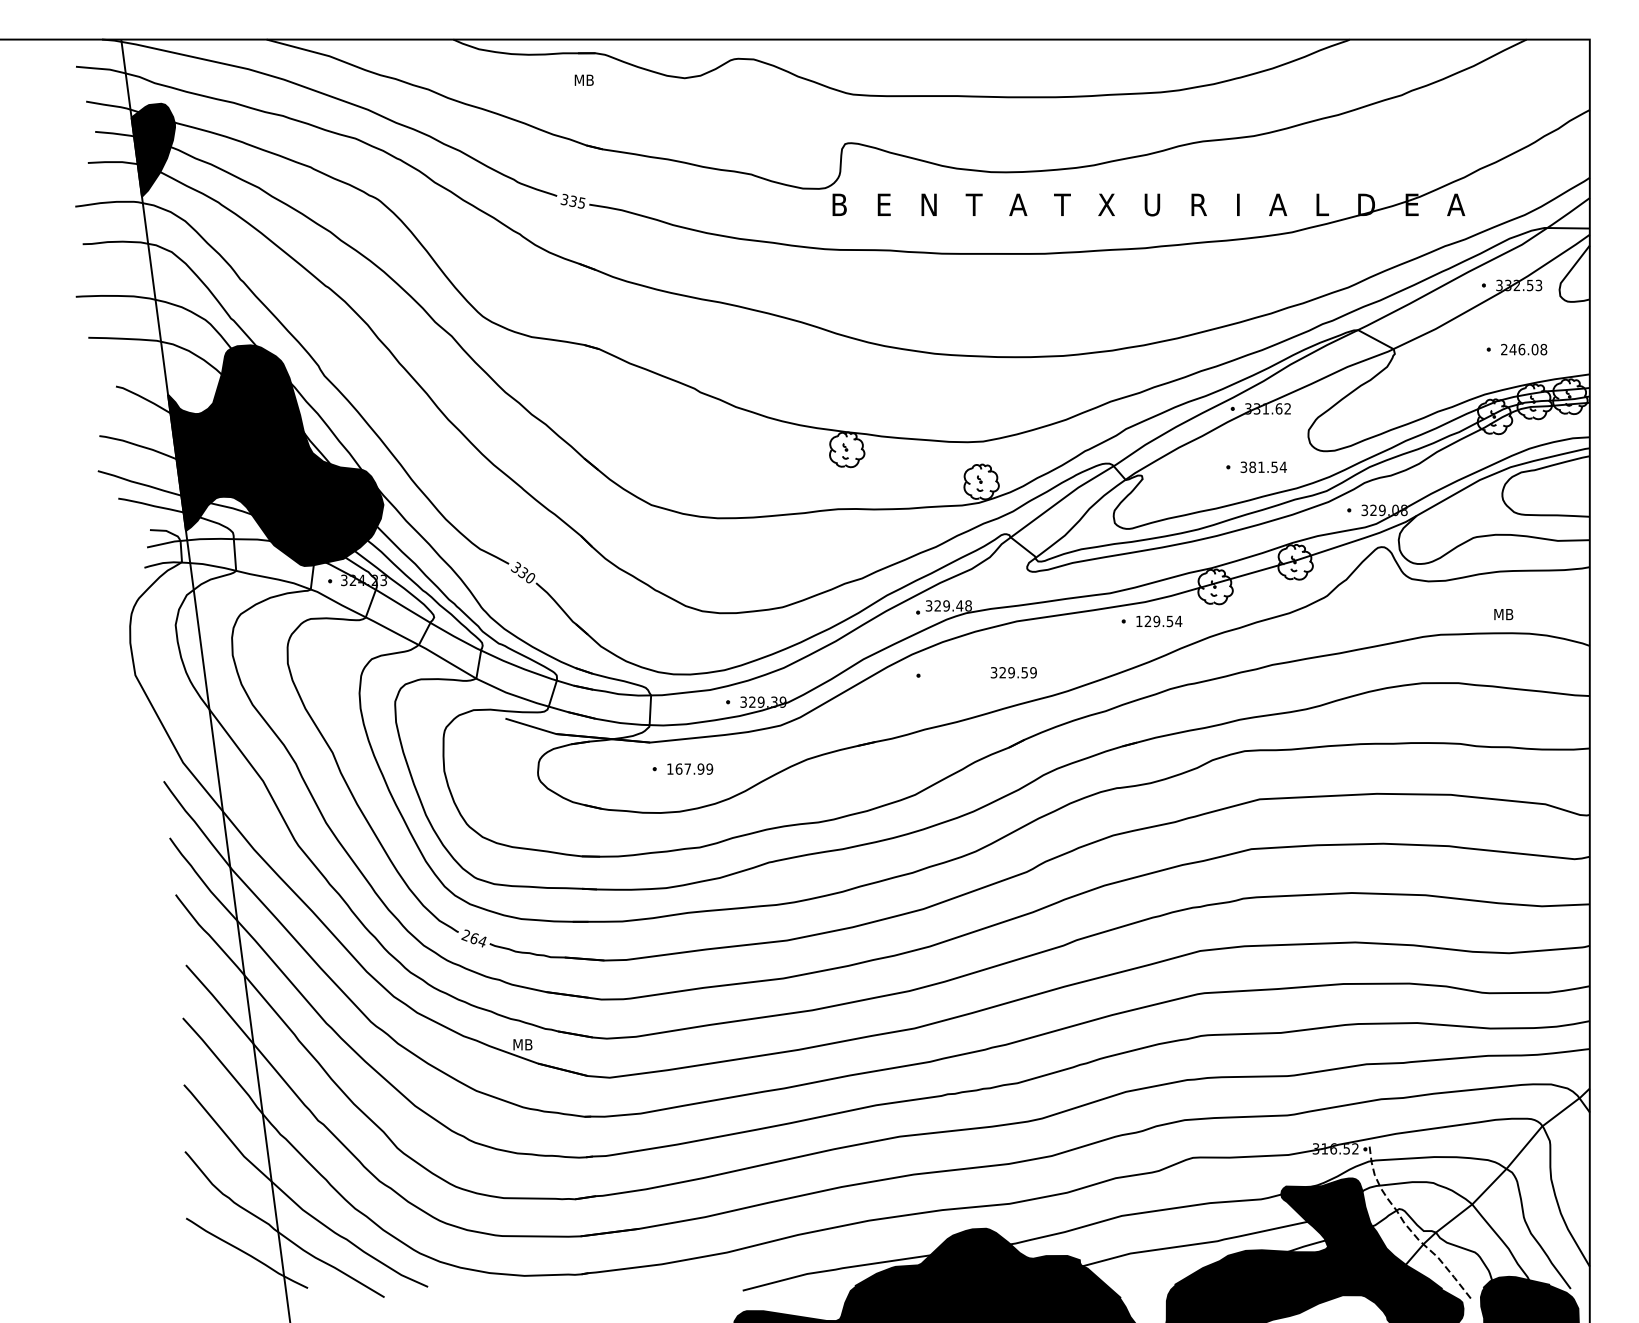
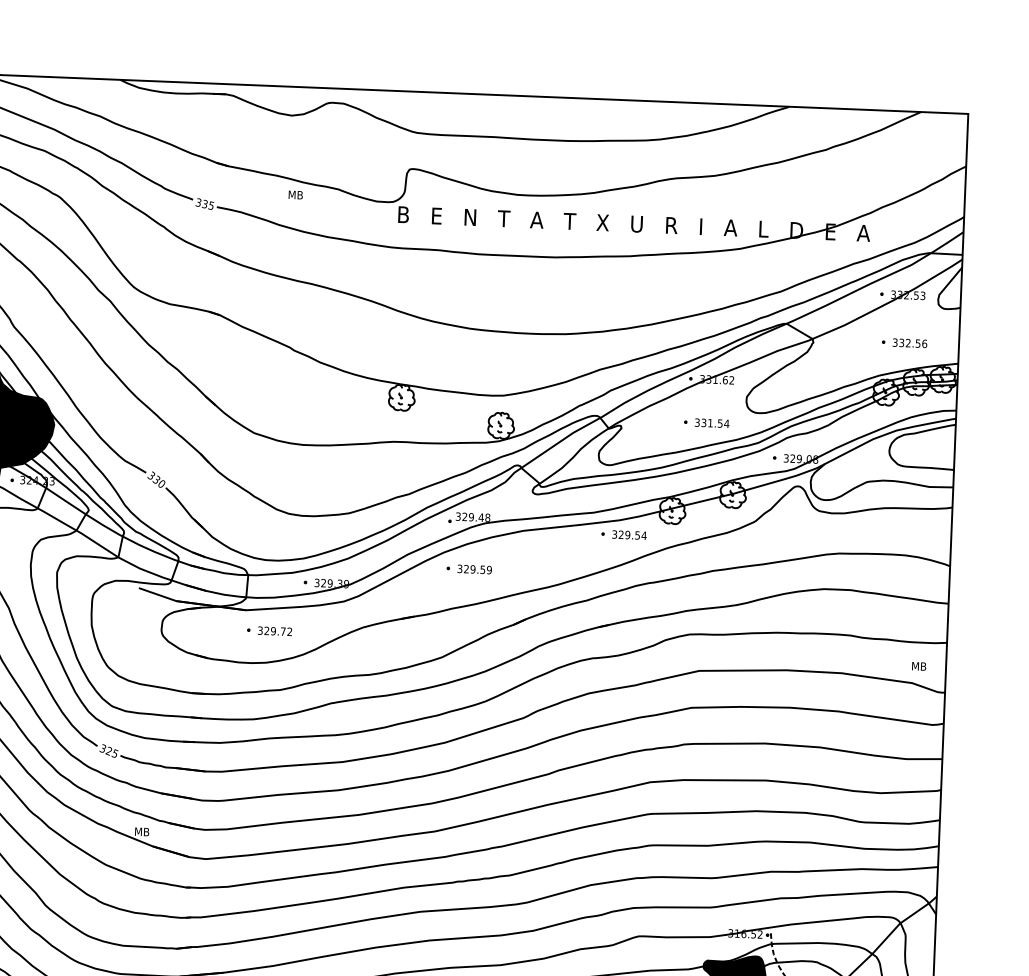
text: (583, 79) -> (295, 194), moved
text: (1524, 349) -> (910, 343), 246.08 -> 332.56
text: (1252, 466) -> (703, 422), 381.54 -> 331.54
text: (1503, 614) -> (918, 666), moved
text: (1139, 621) -> (614, 534), 129.54 -> 329.54
text: (1013, 672) -> (474, 569), moved
text: (690, 768) -> (275, 630), 167.99 -> 329.72
text: (473, 938) -> (108, 751), 264 -> 325

